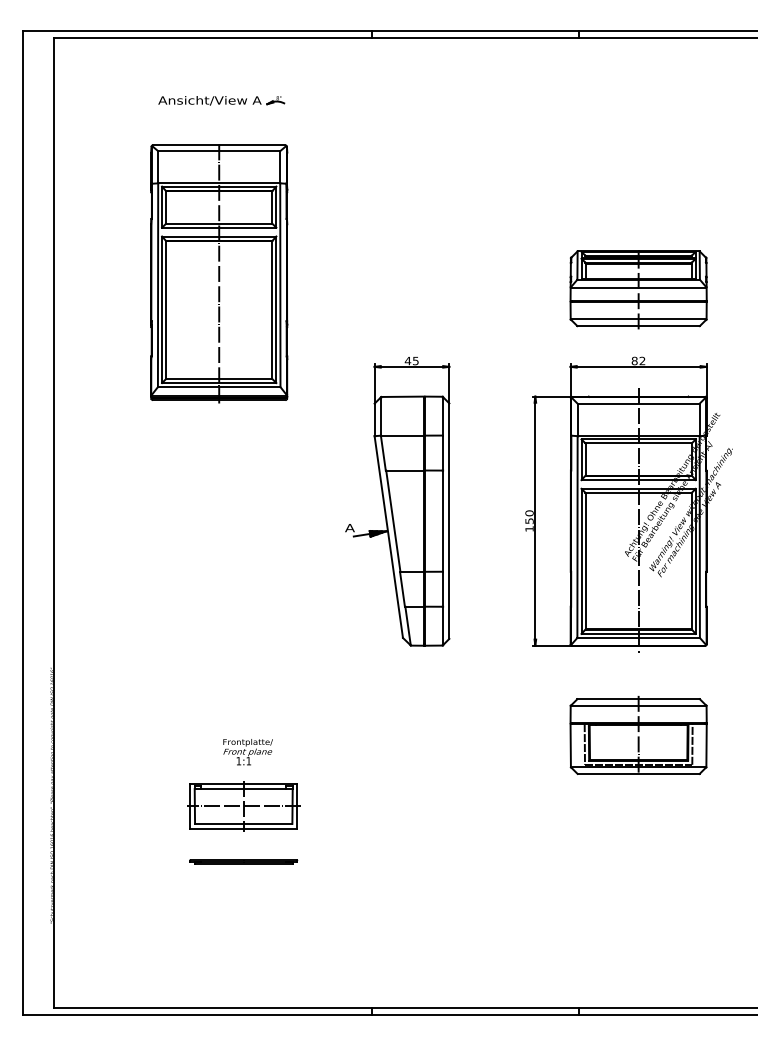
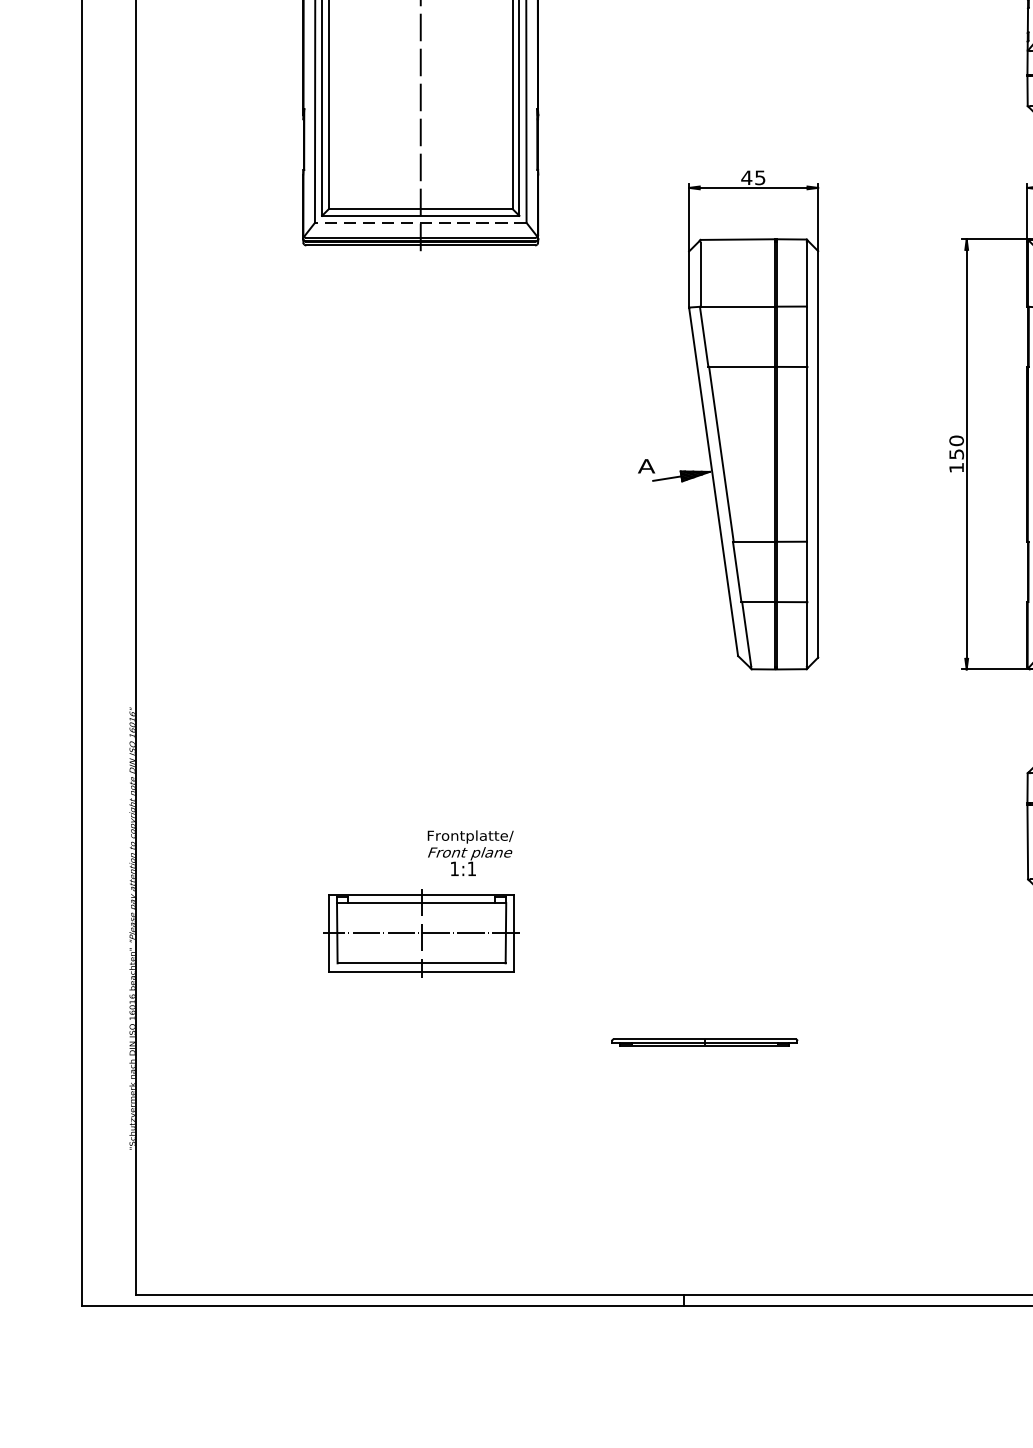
line: (218, 387) -> (419, 223), solid -> dashed
part: (243, 806) -> (421, 933), moved
part: (243, 861) -> (704, 1042), moved

